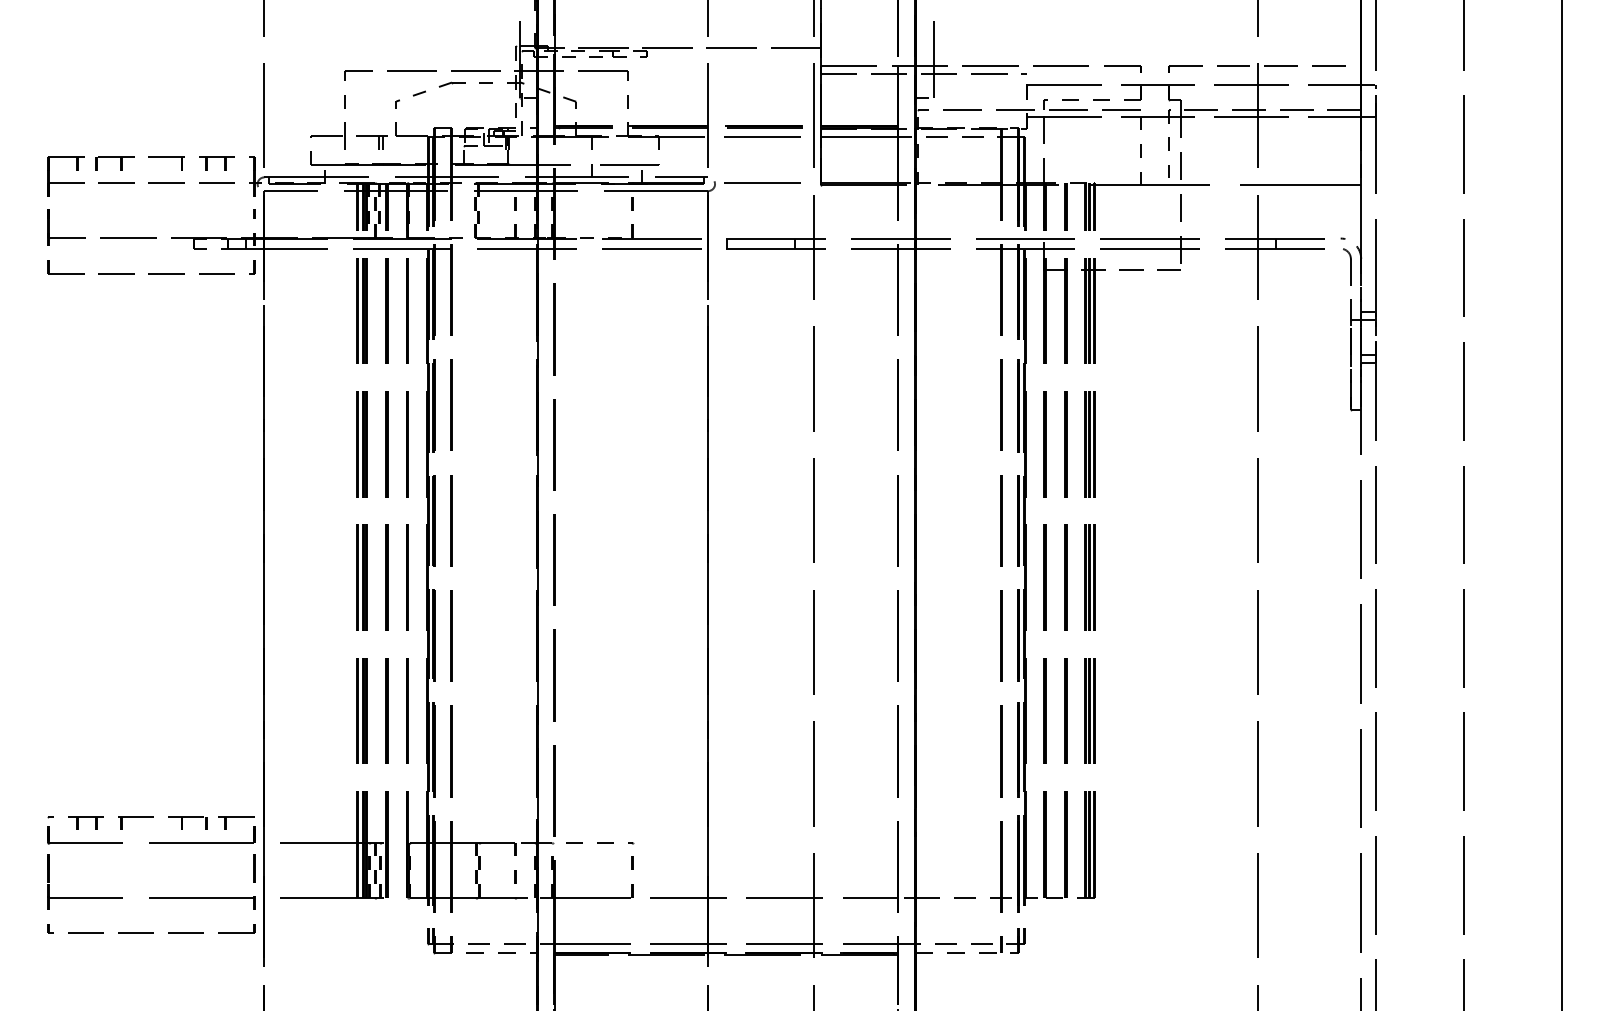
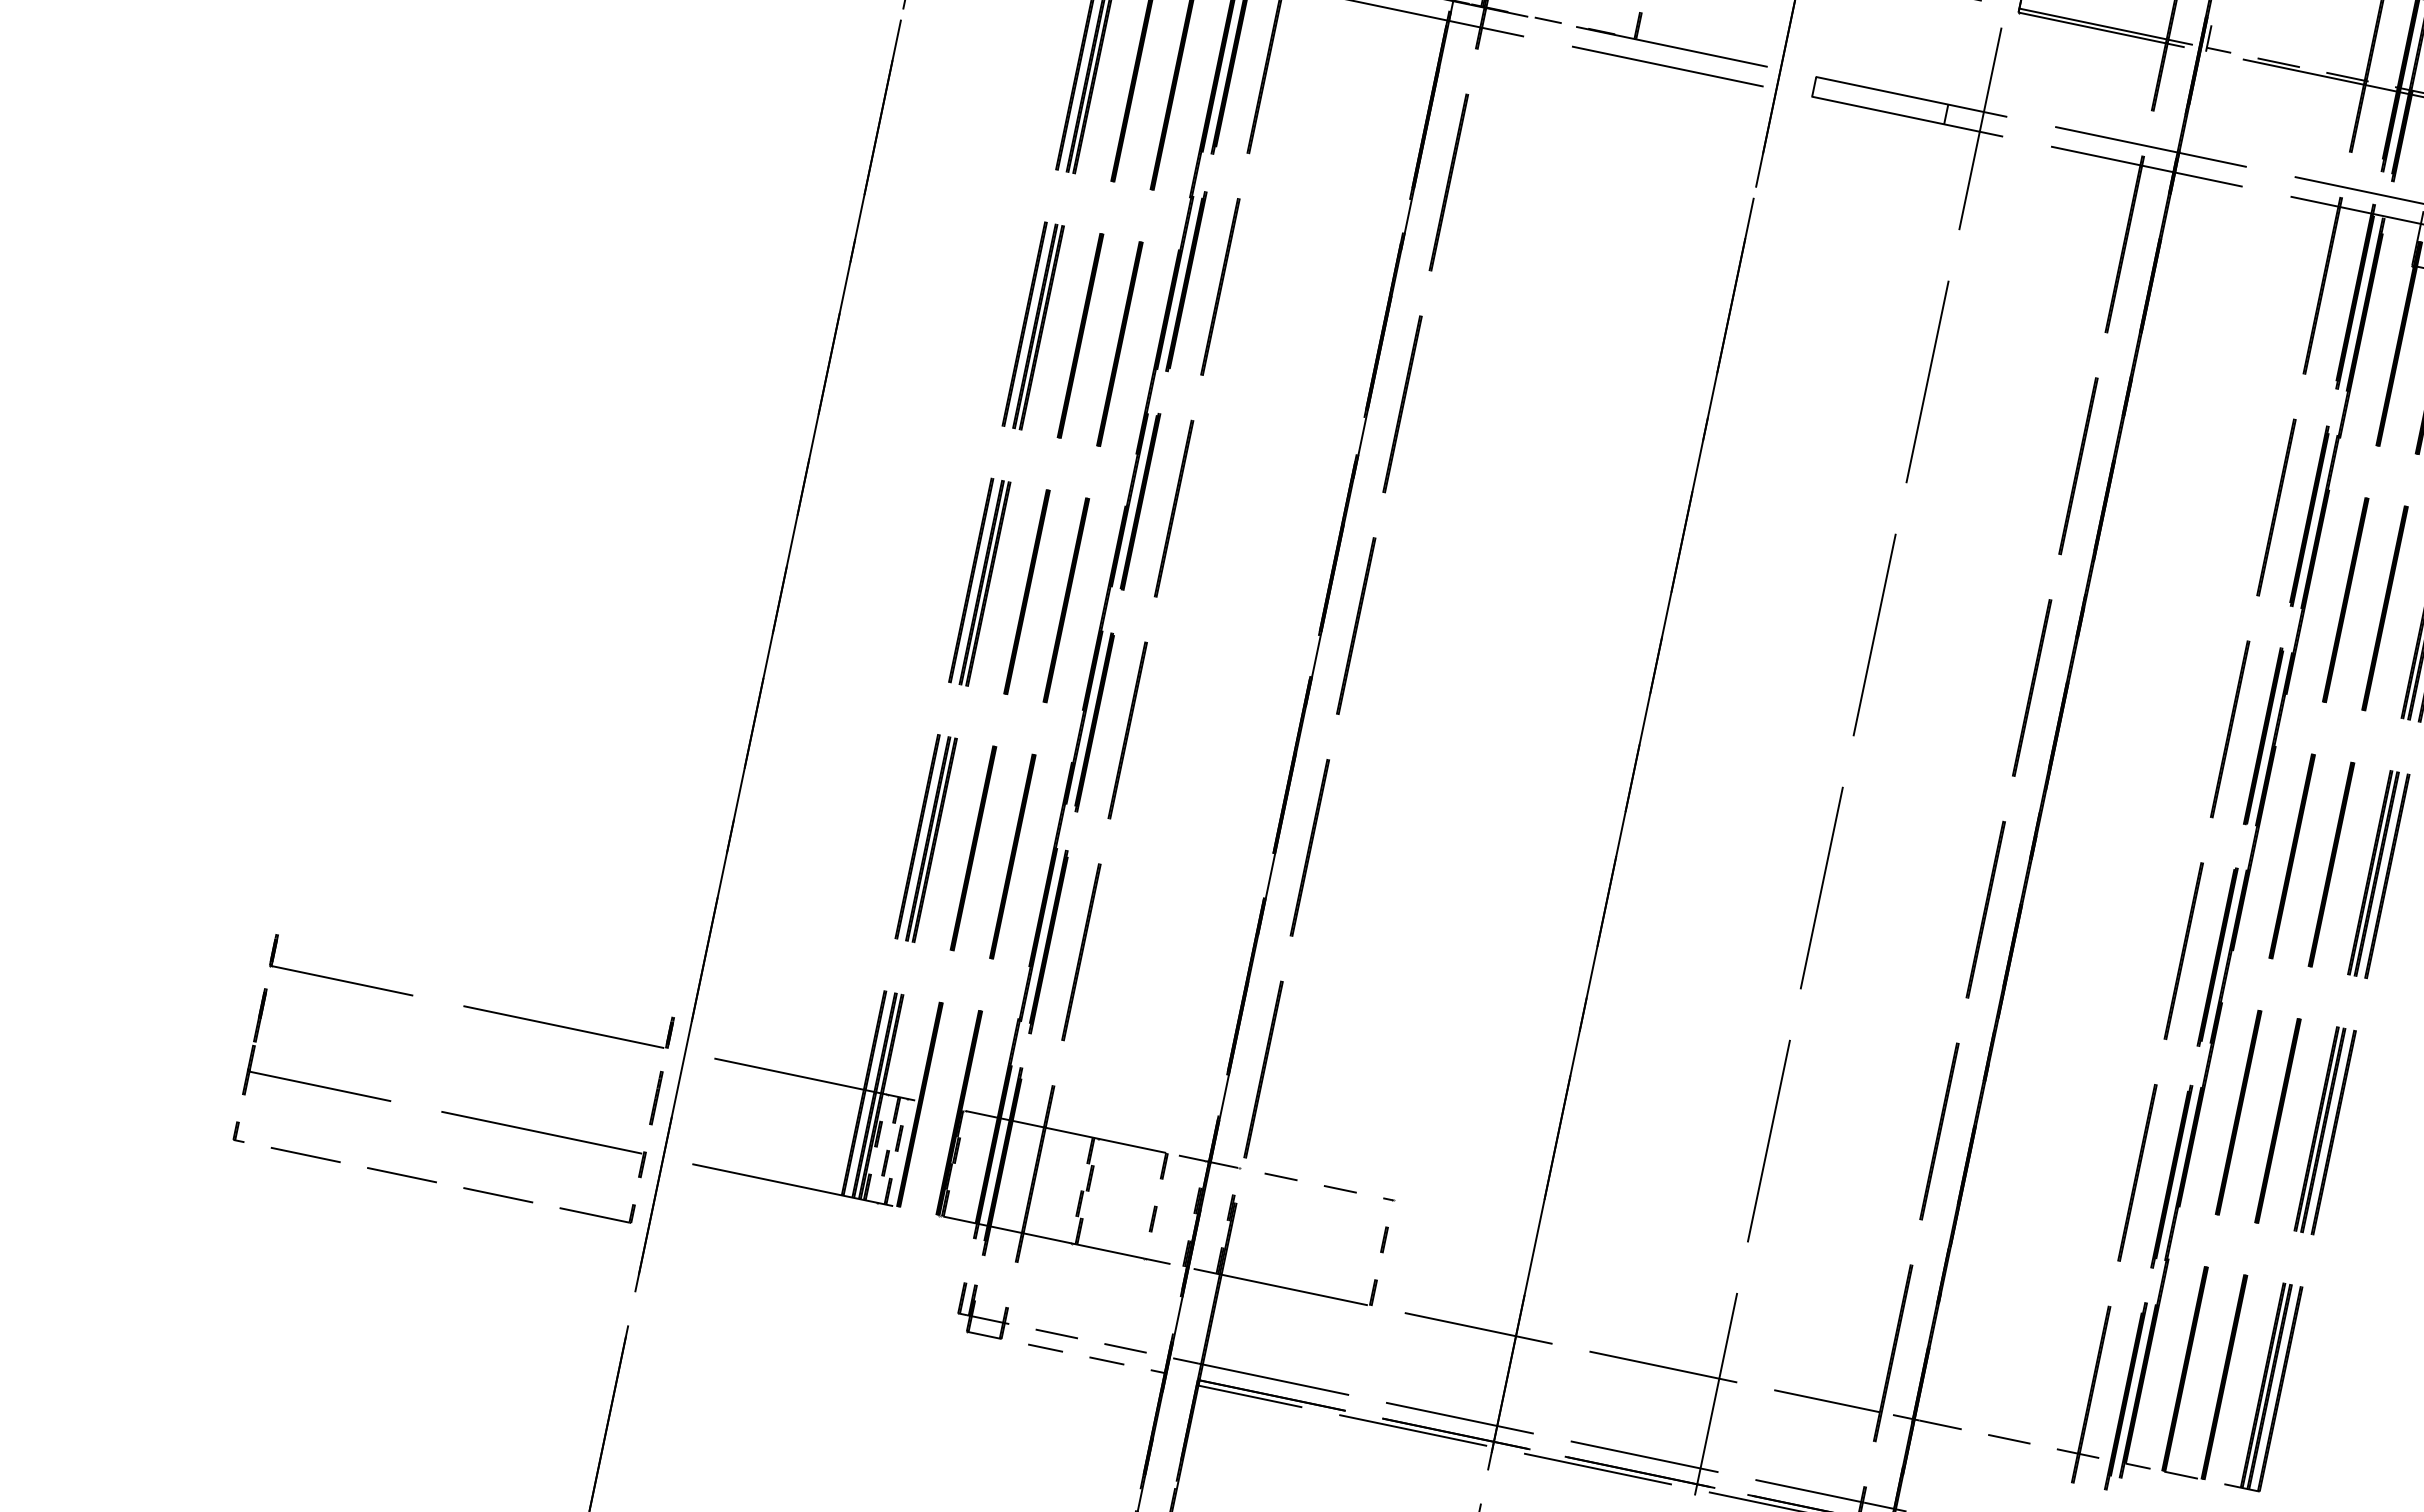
part: (150, 822) -> (474, 967), removed

